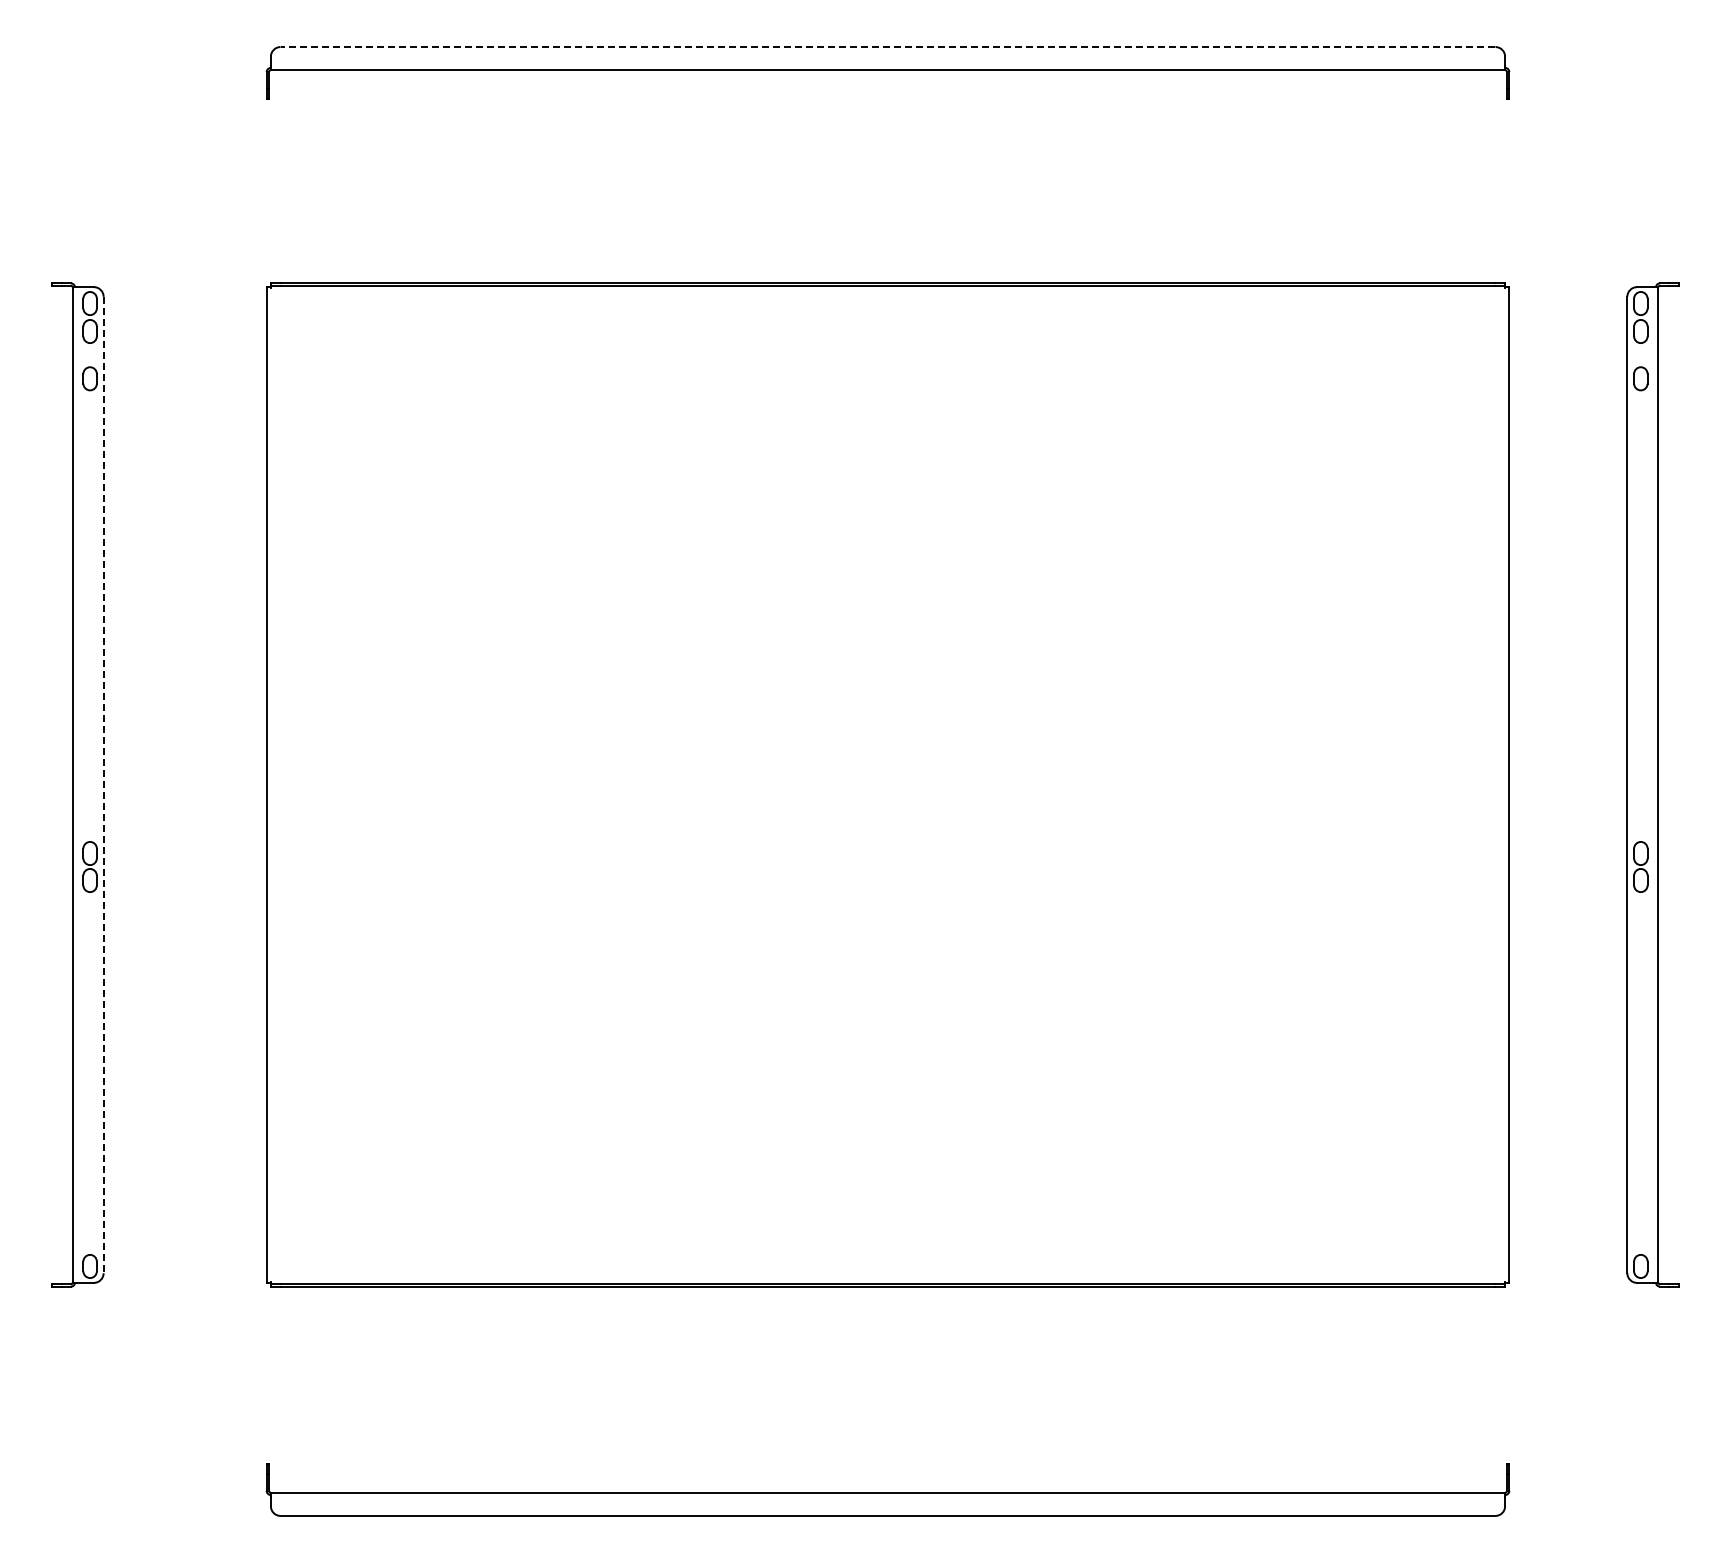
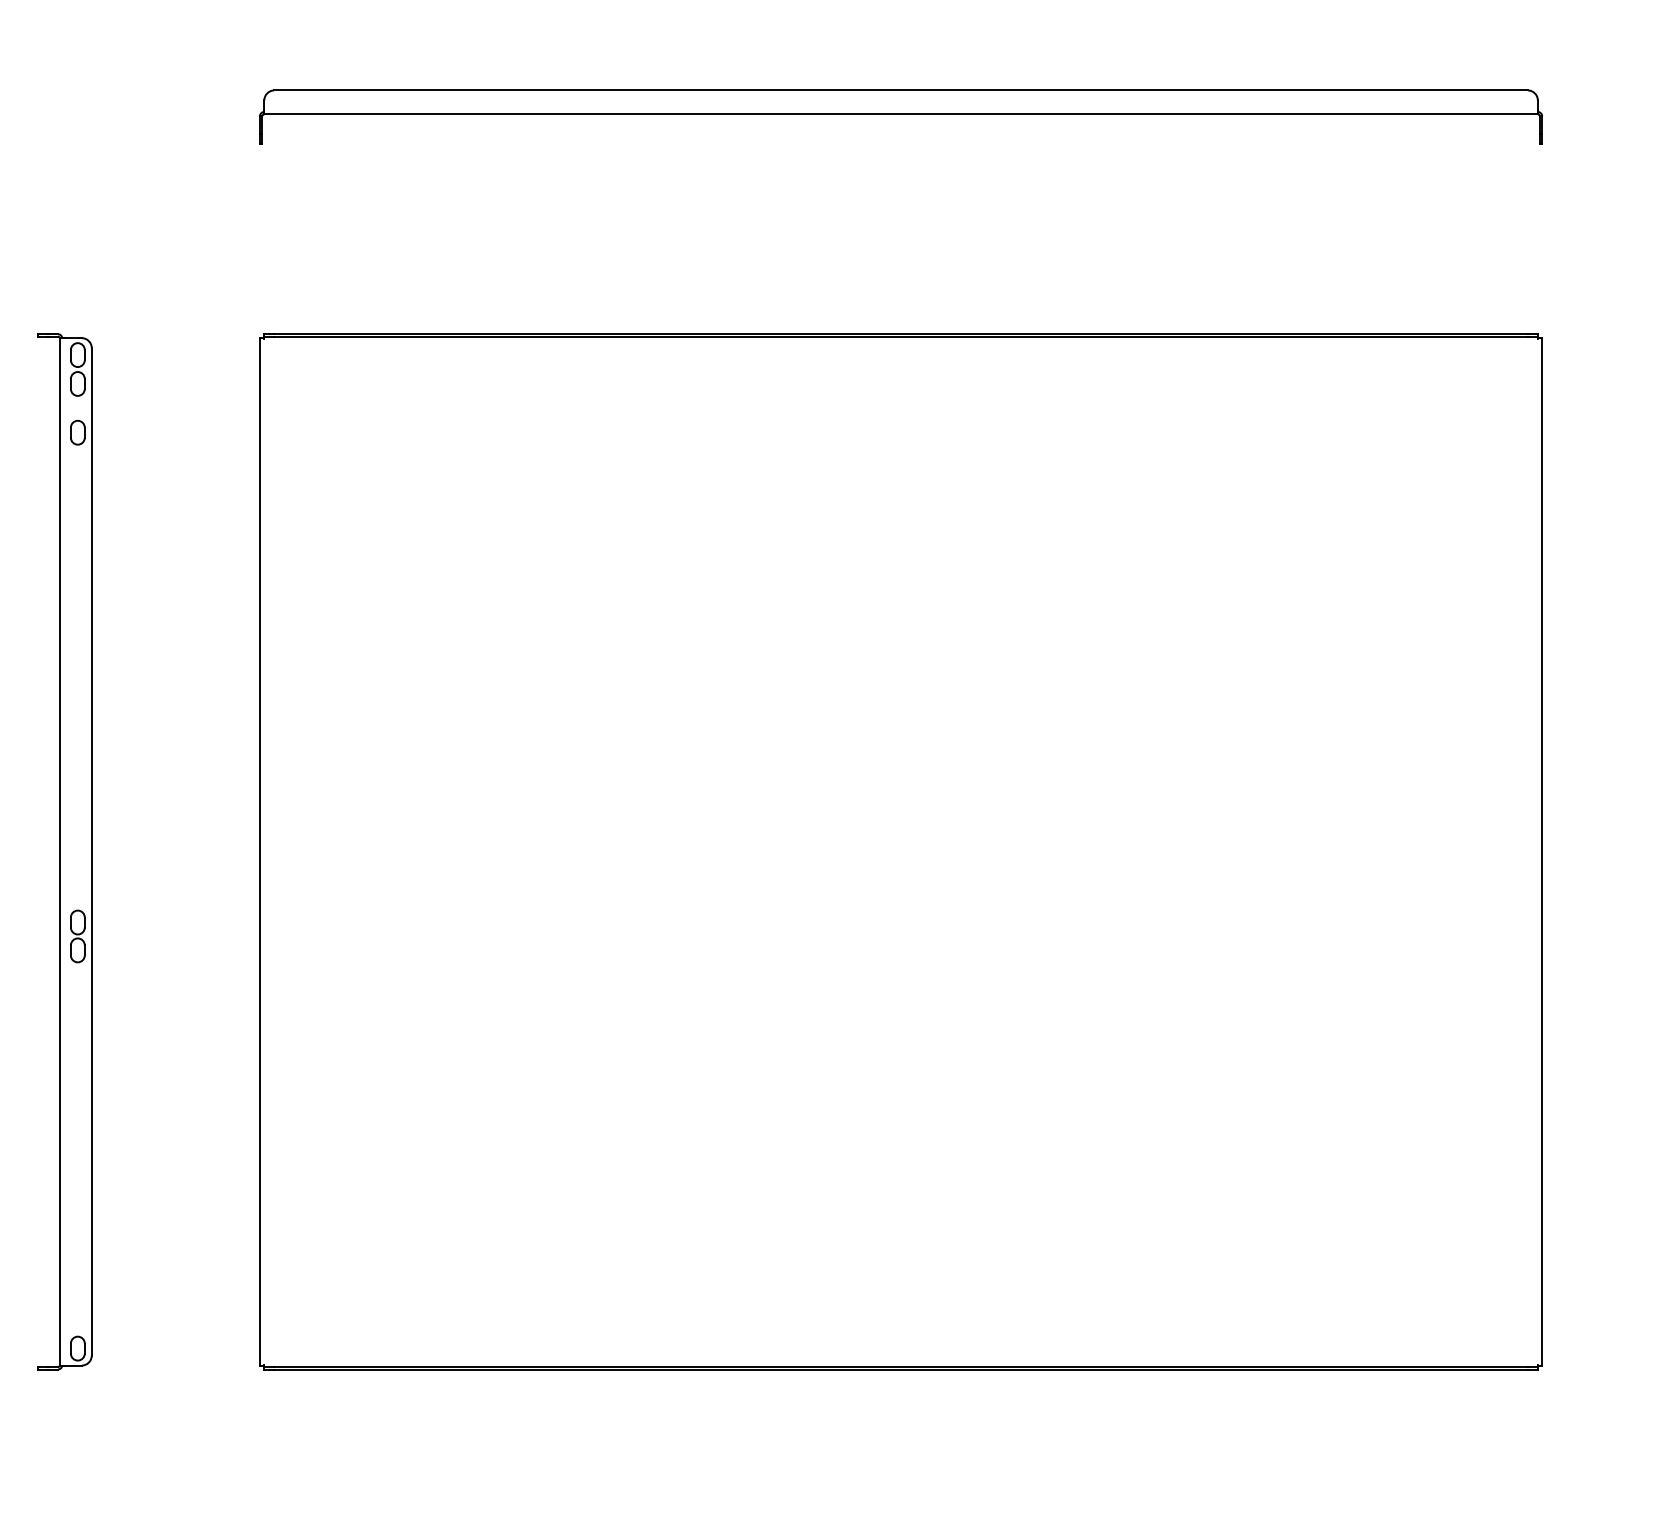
line: (887, 47) -> (900, 90), dashed -> solid
line: (103, 785) -> (91, 852), dashed -> solid

